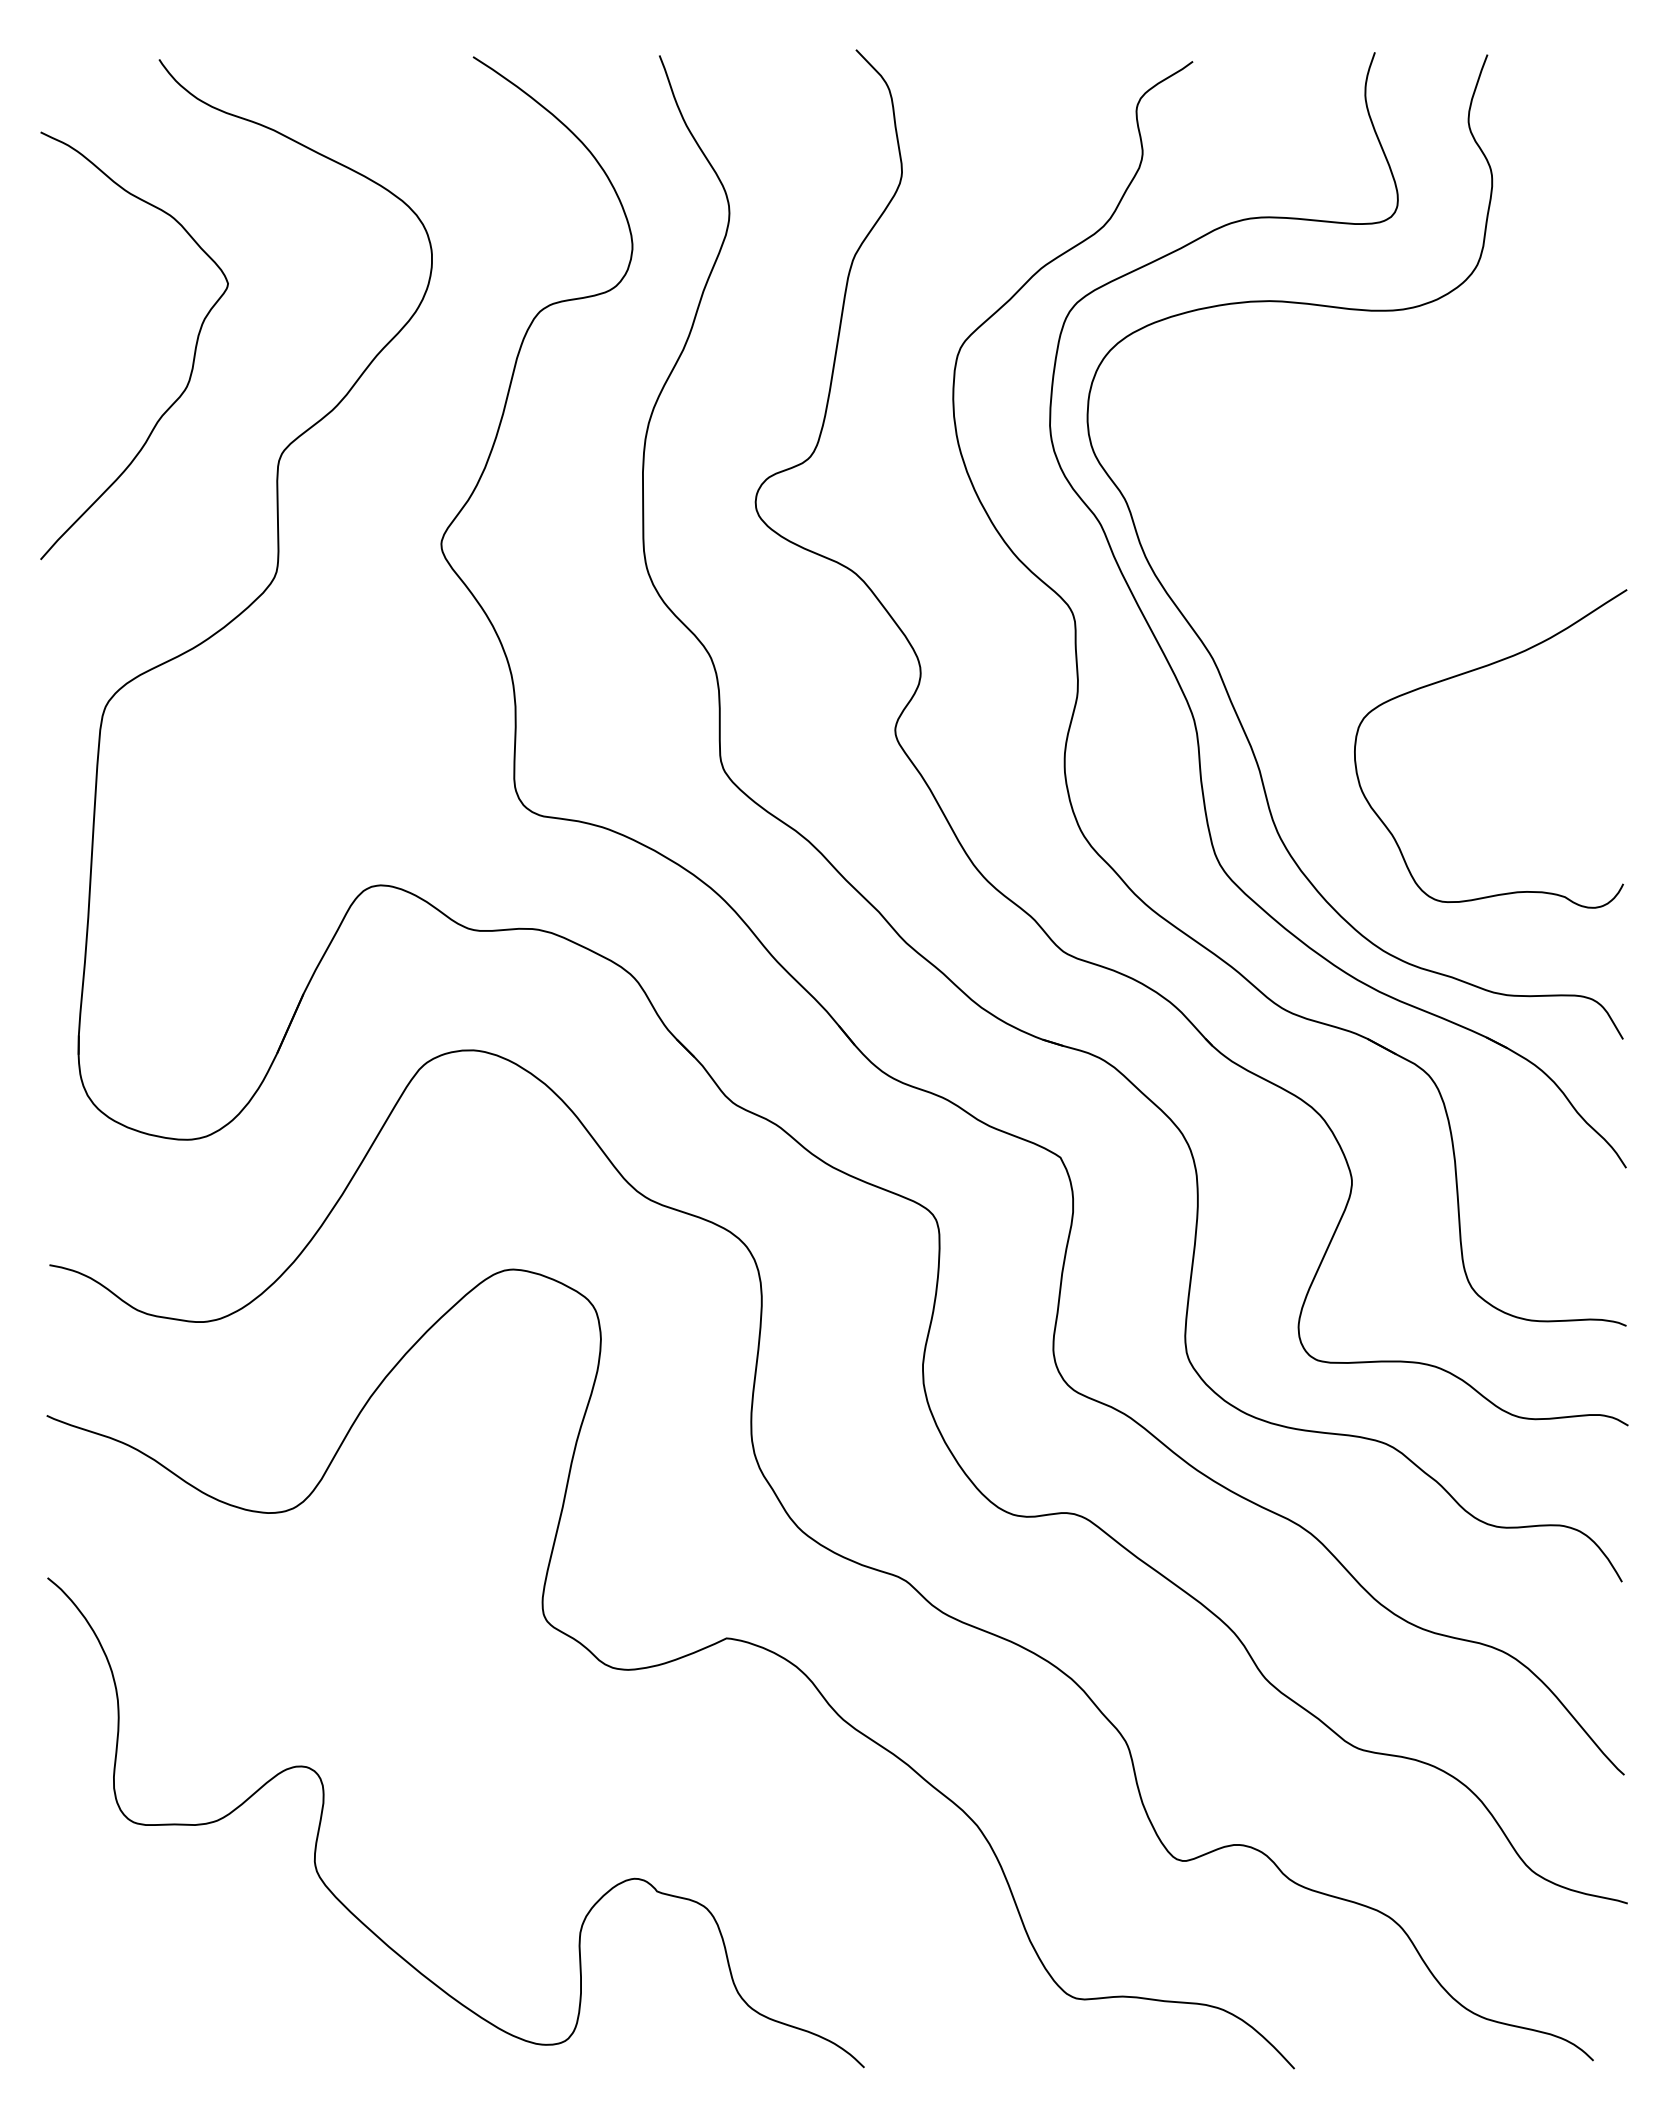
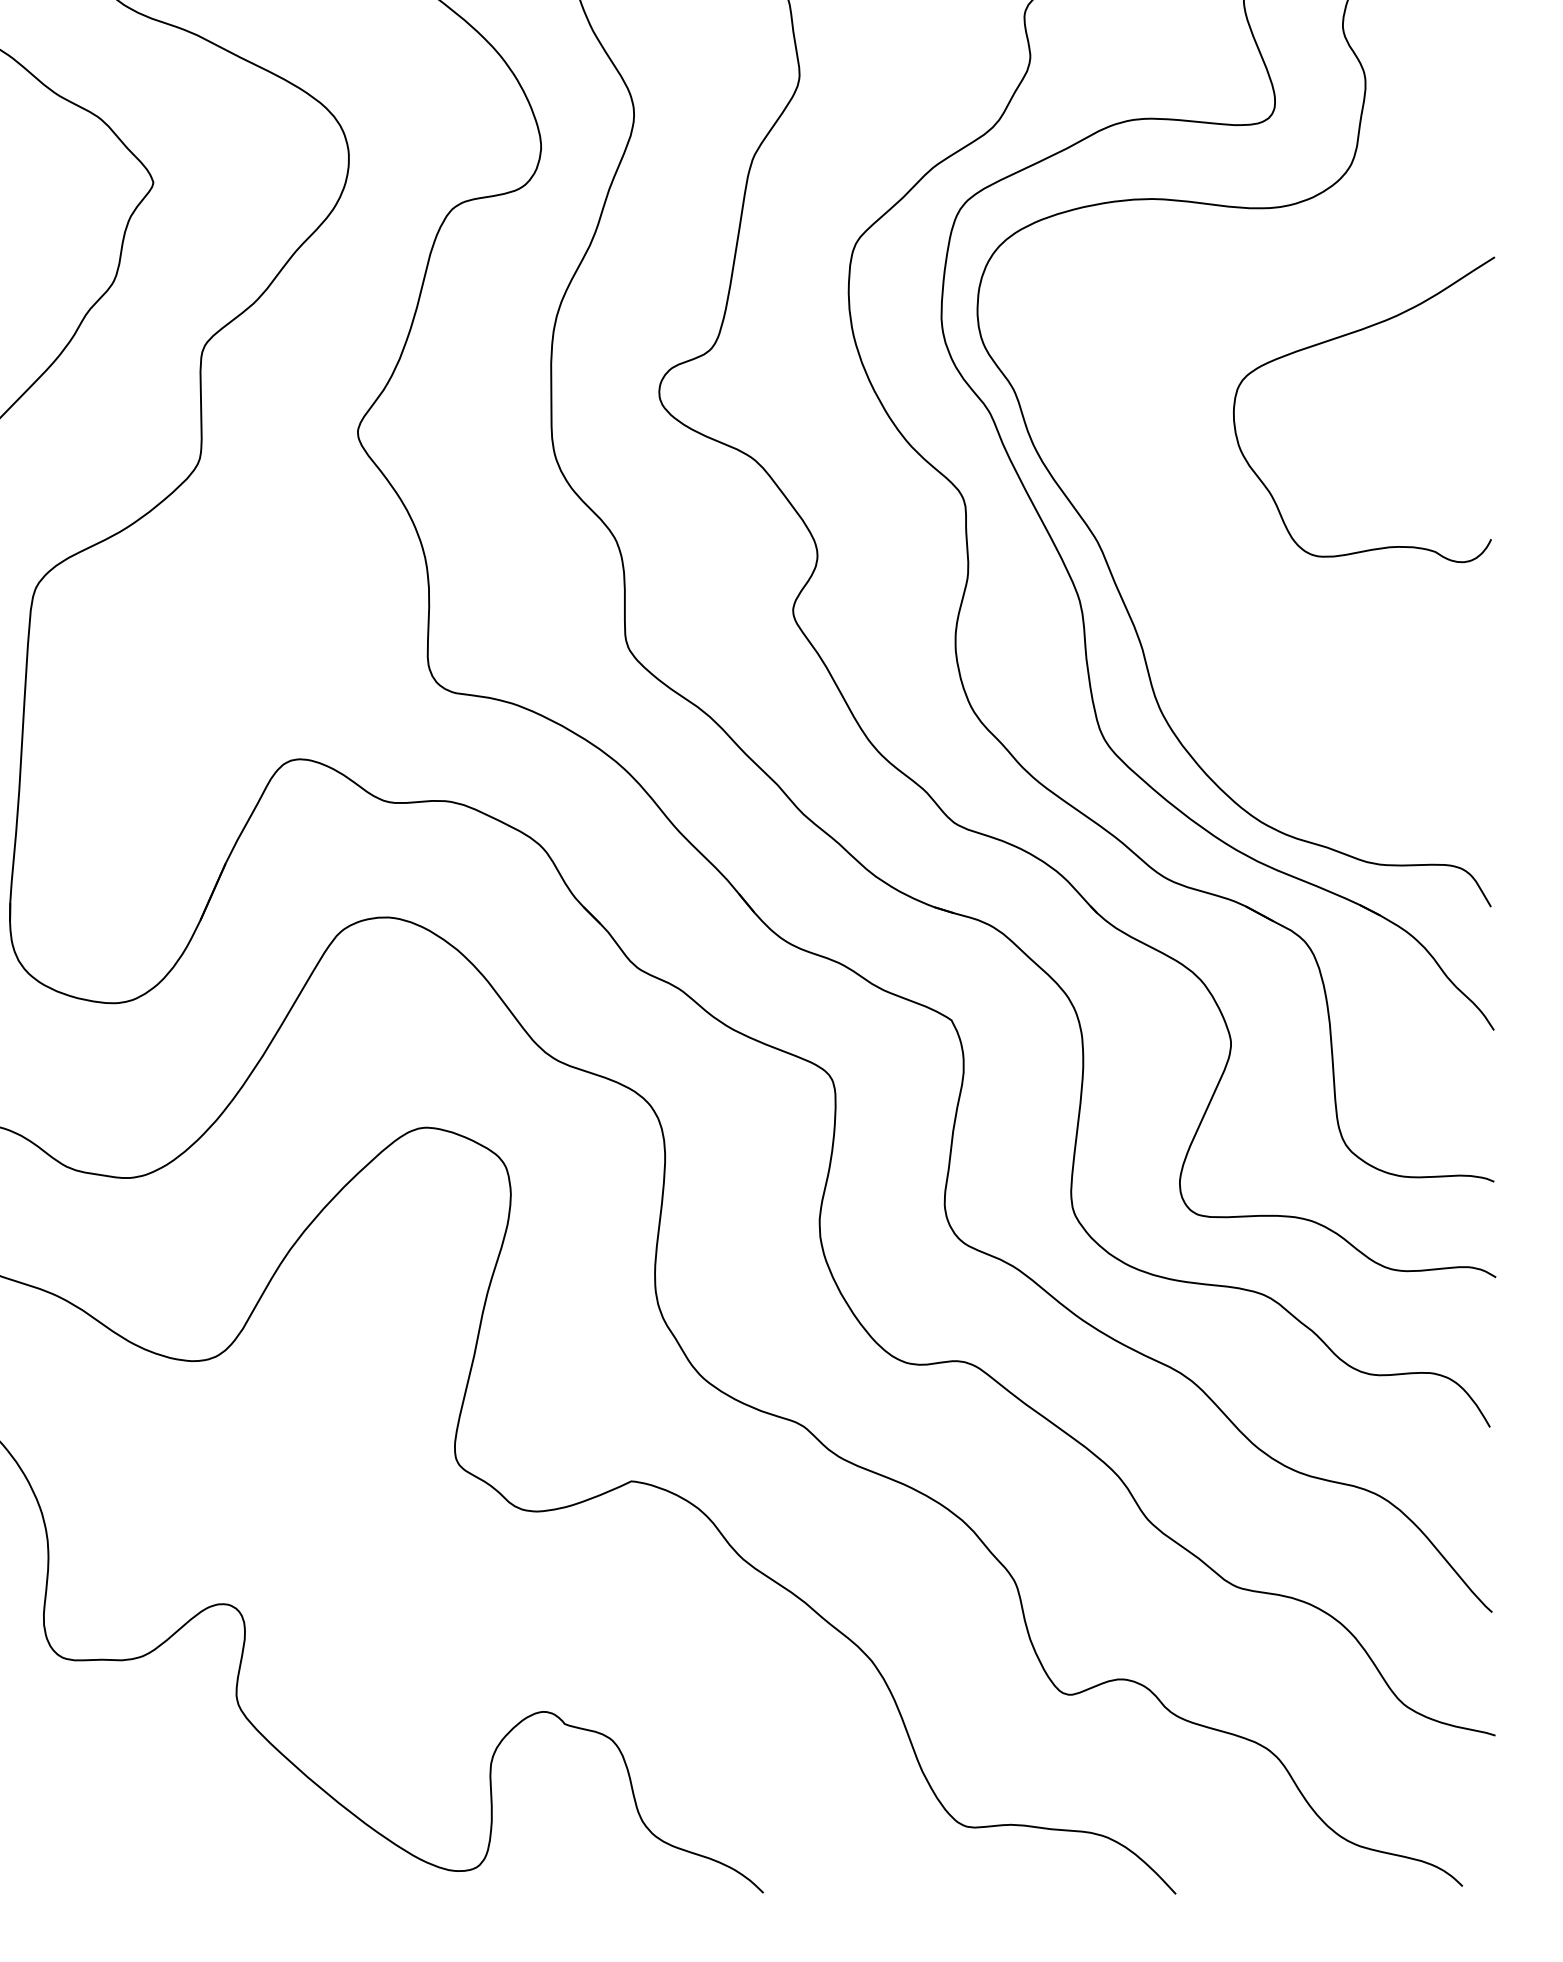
curve: (1464, 674) -> (1338, 338), moved

